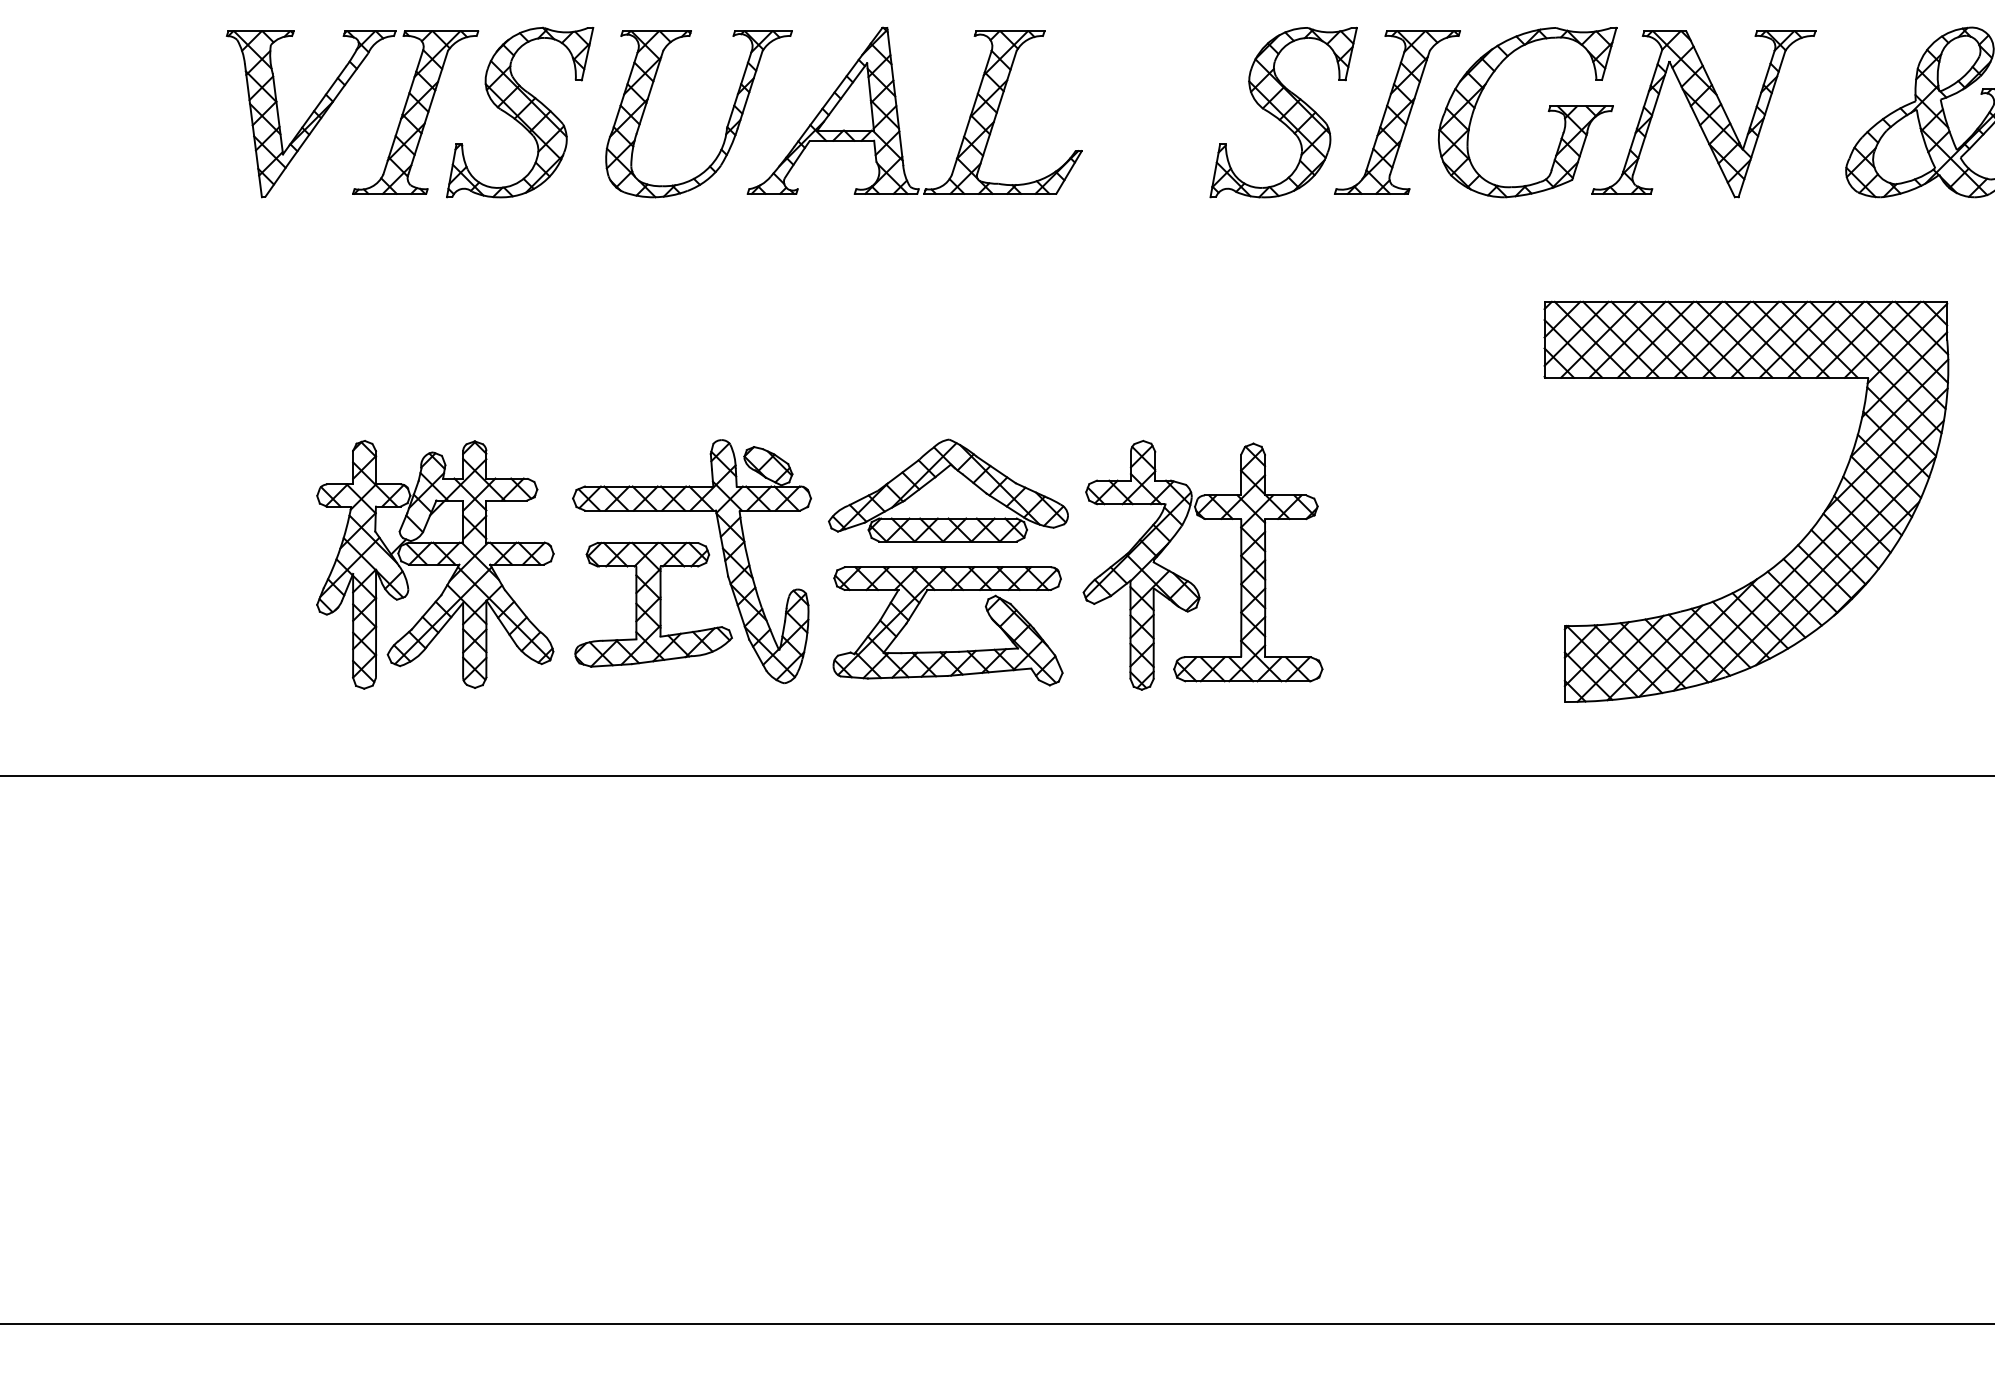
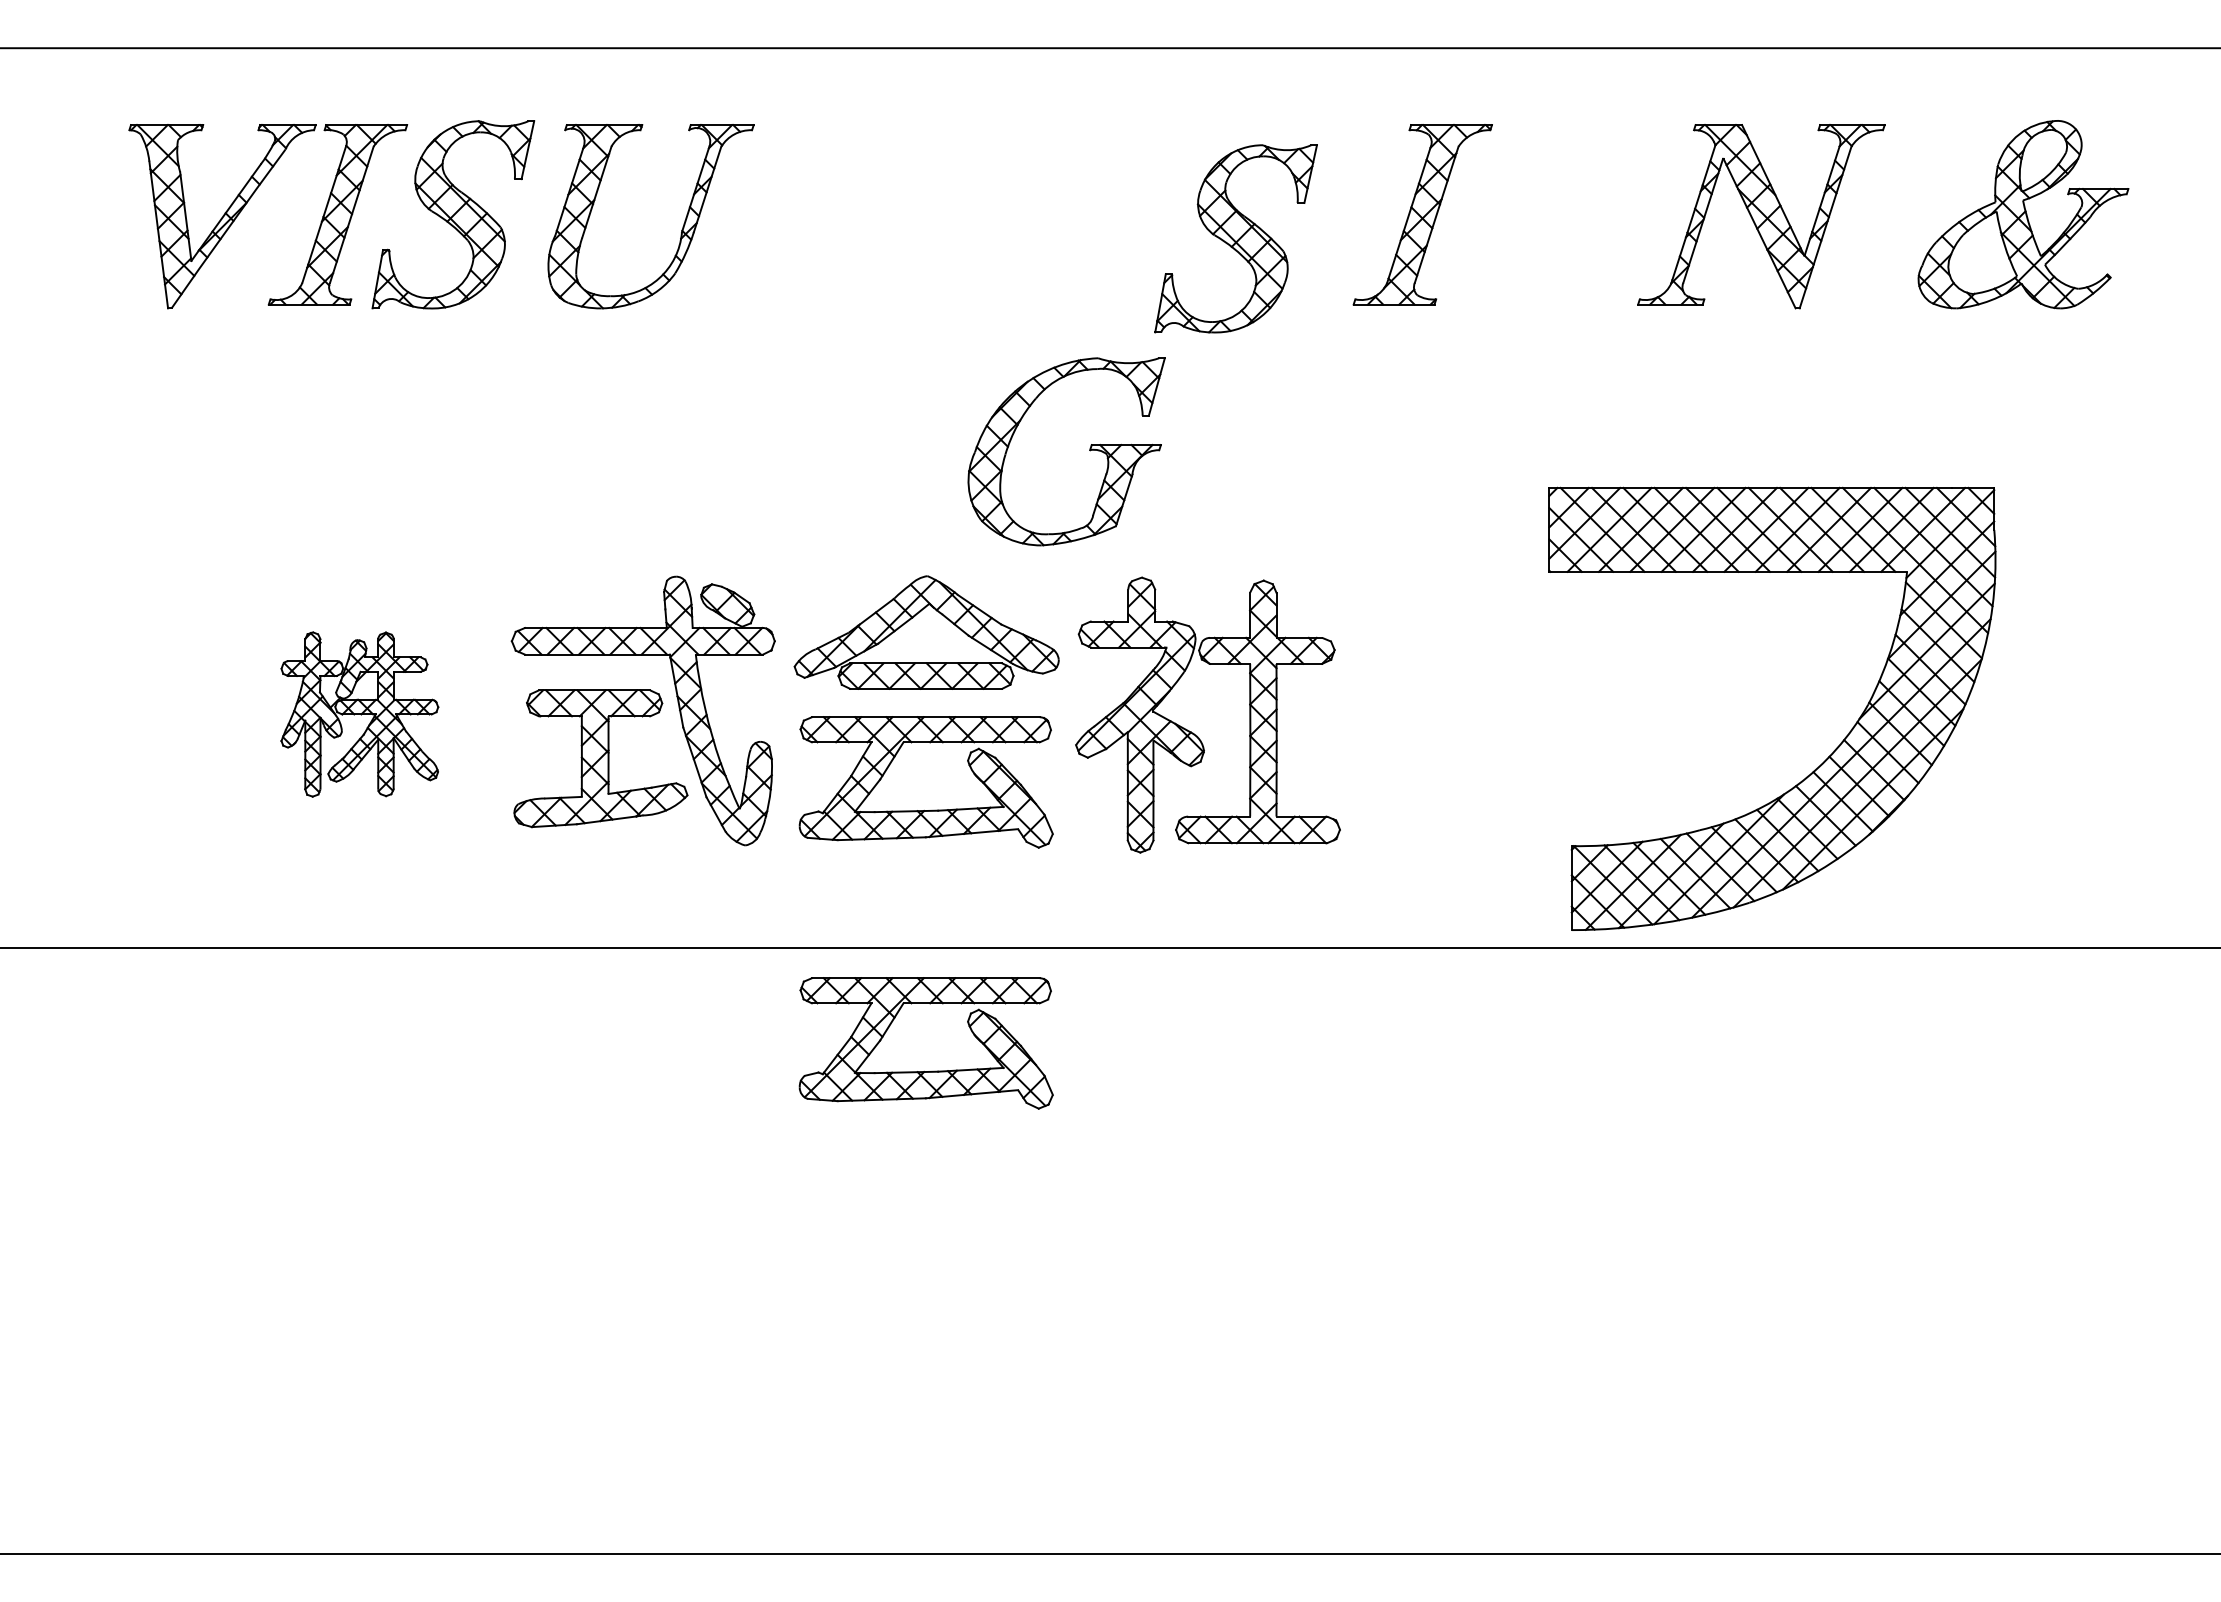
part: (1548, 111) -> (1089, 450), moved
part: (1283, 112) -> (1235, 238), moved
part: (898, 114) -> (871, 216), removed
part: (1793, 548) -> (1824, 760), moved
part: (435, 564) -> (359, 714), size x0.6
part: (953, 886) -> (932, 1070), added

